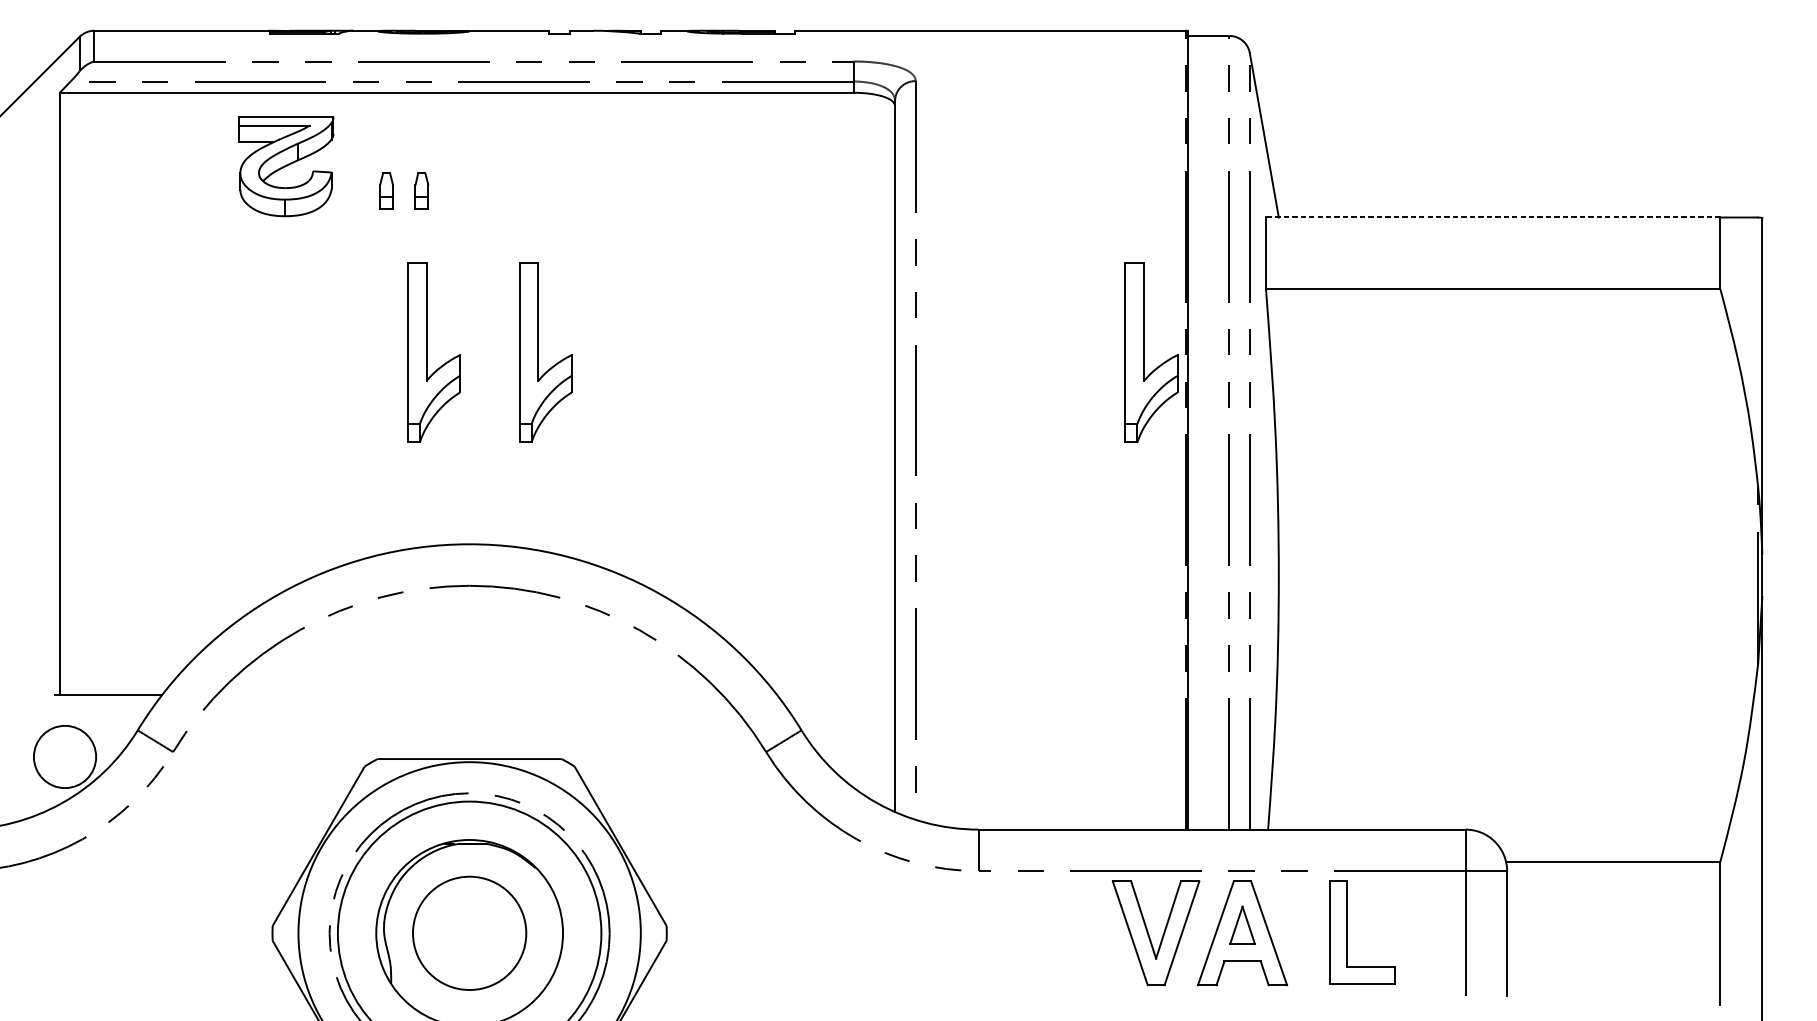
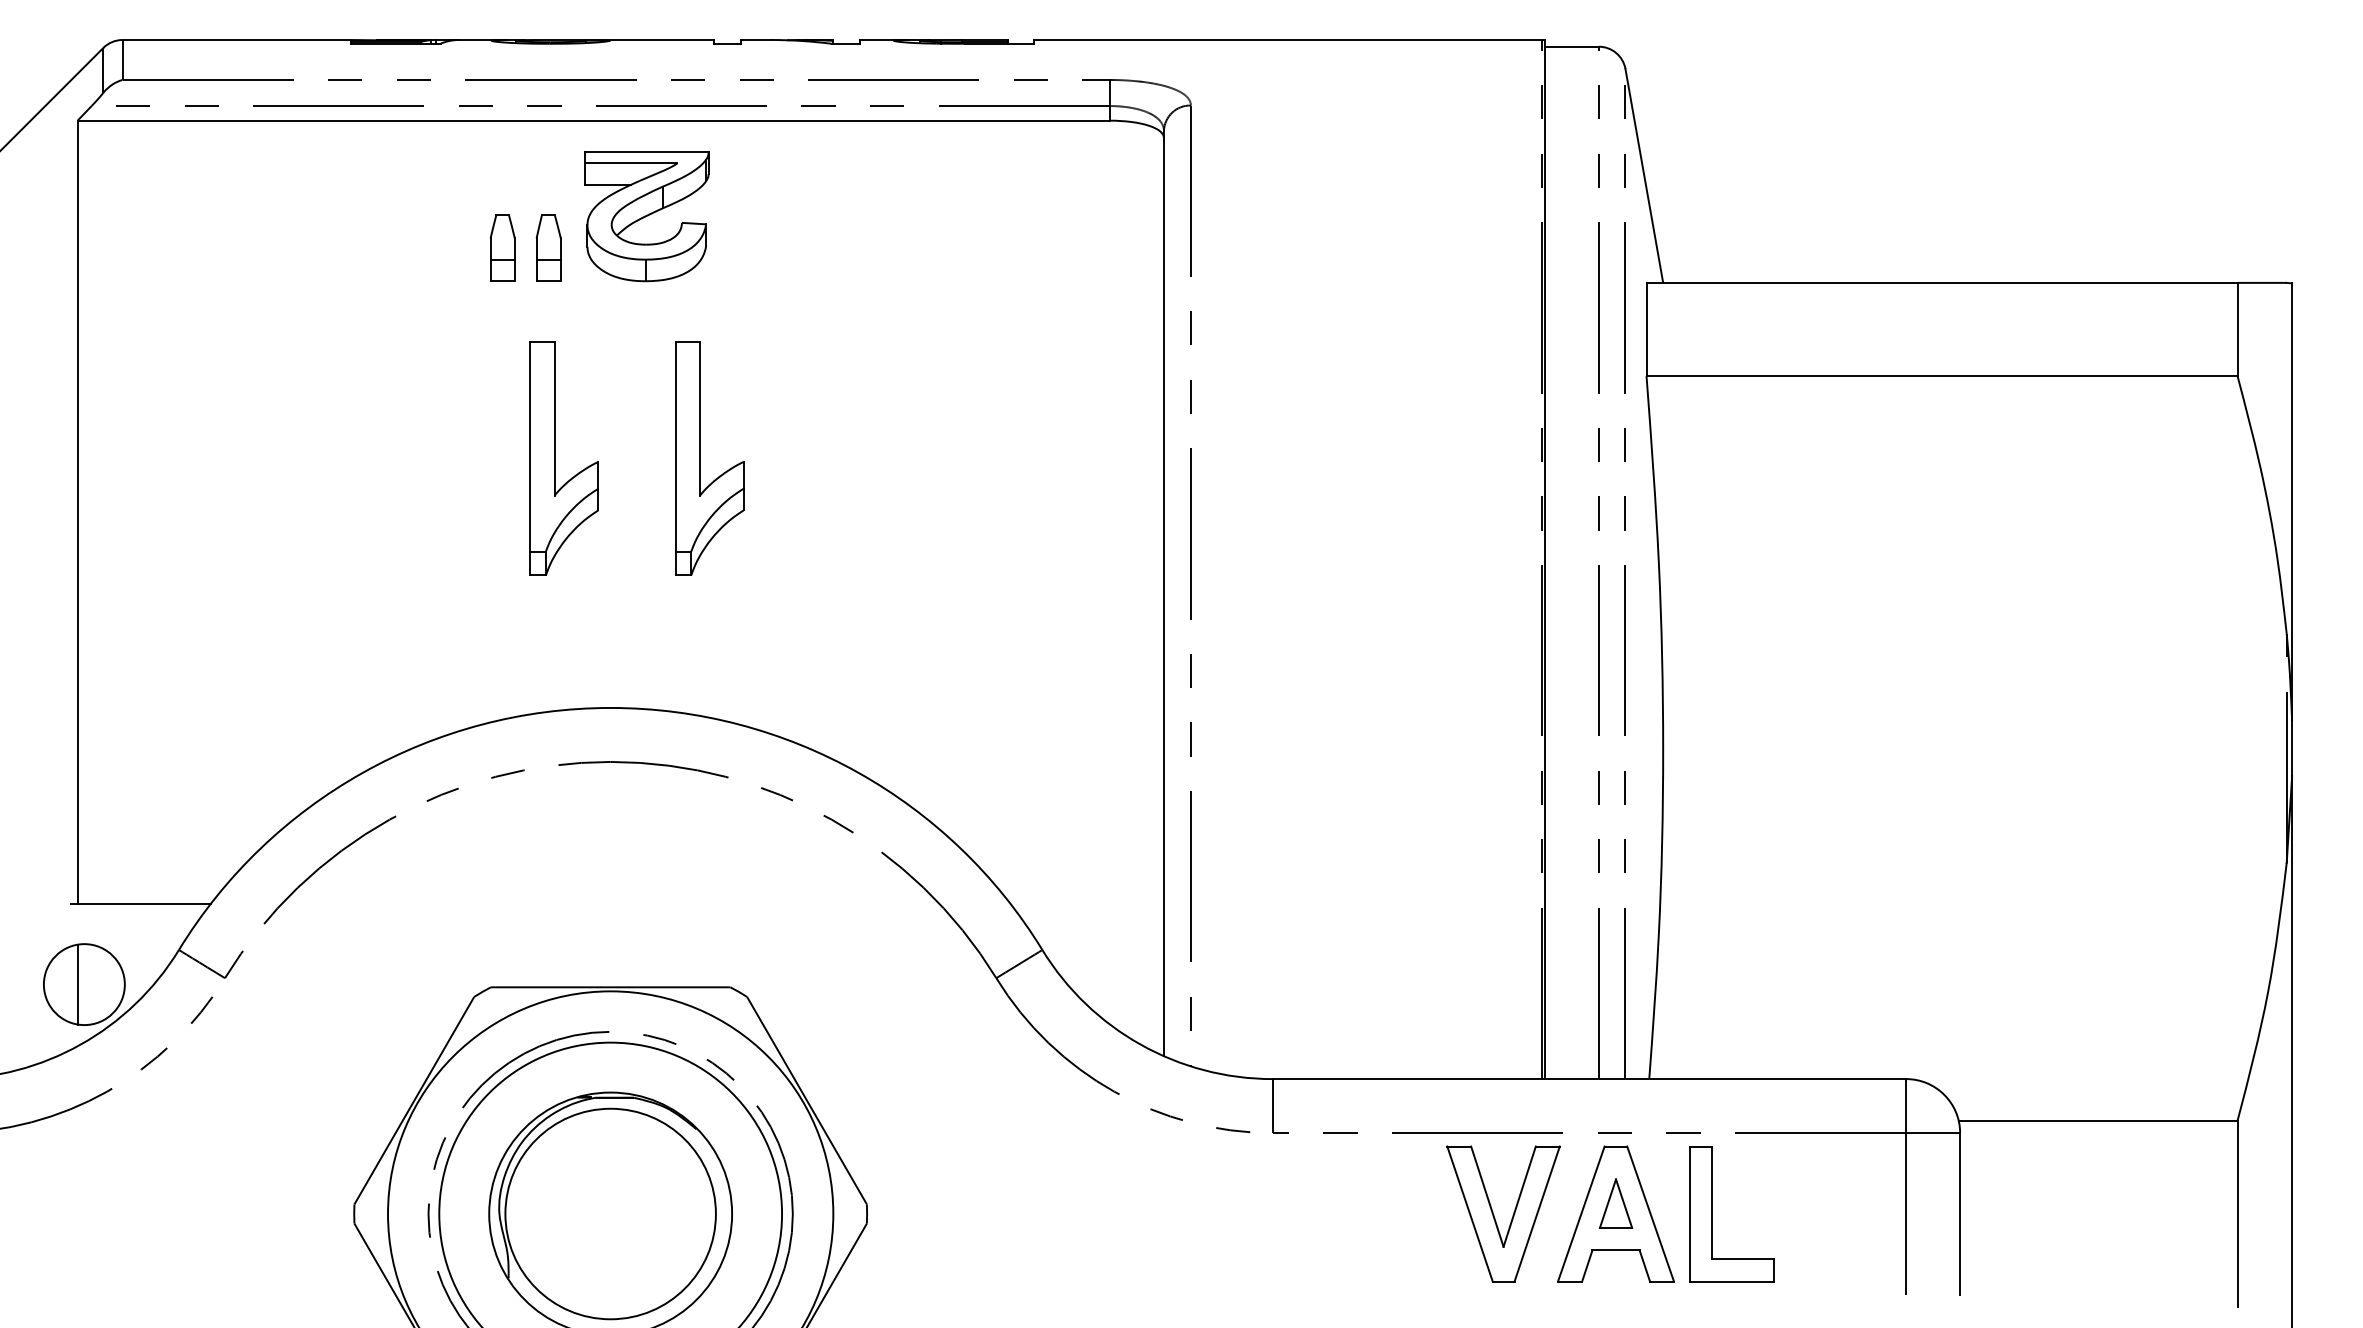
part: (285, 166) -> (646, 216), moved
part: (386, 190) -> (502, 247), size x1.43
part: (421, 190) -> (548, 247), size x1.43
line: (1493, 217) -> (1942, 282), dashed -> solid
part: (1144, 352) -> (1488, 458), removed
line: (59, 756) -> (77, 984), added
circle: (469, 932) -> (610, 1213), size x1.43
part: (1347, 932) -> (1712, 1214), moved

